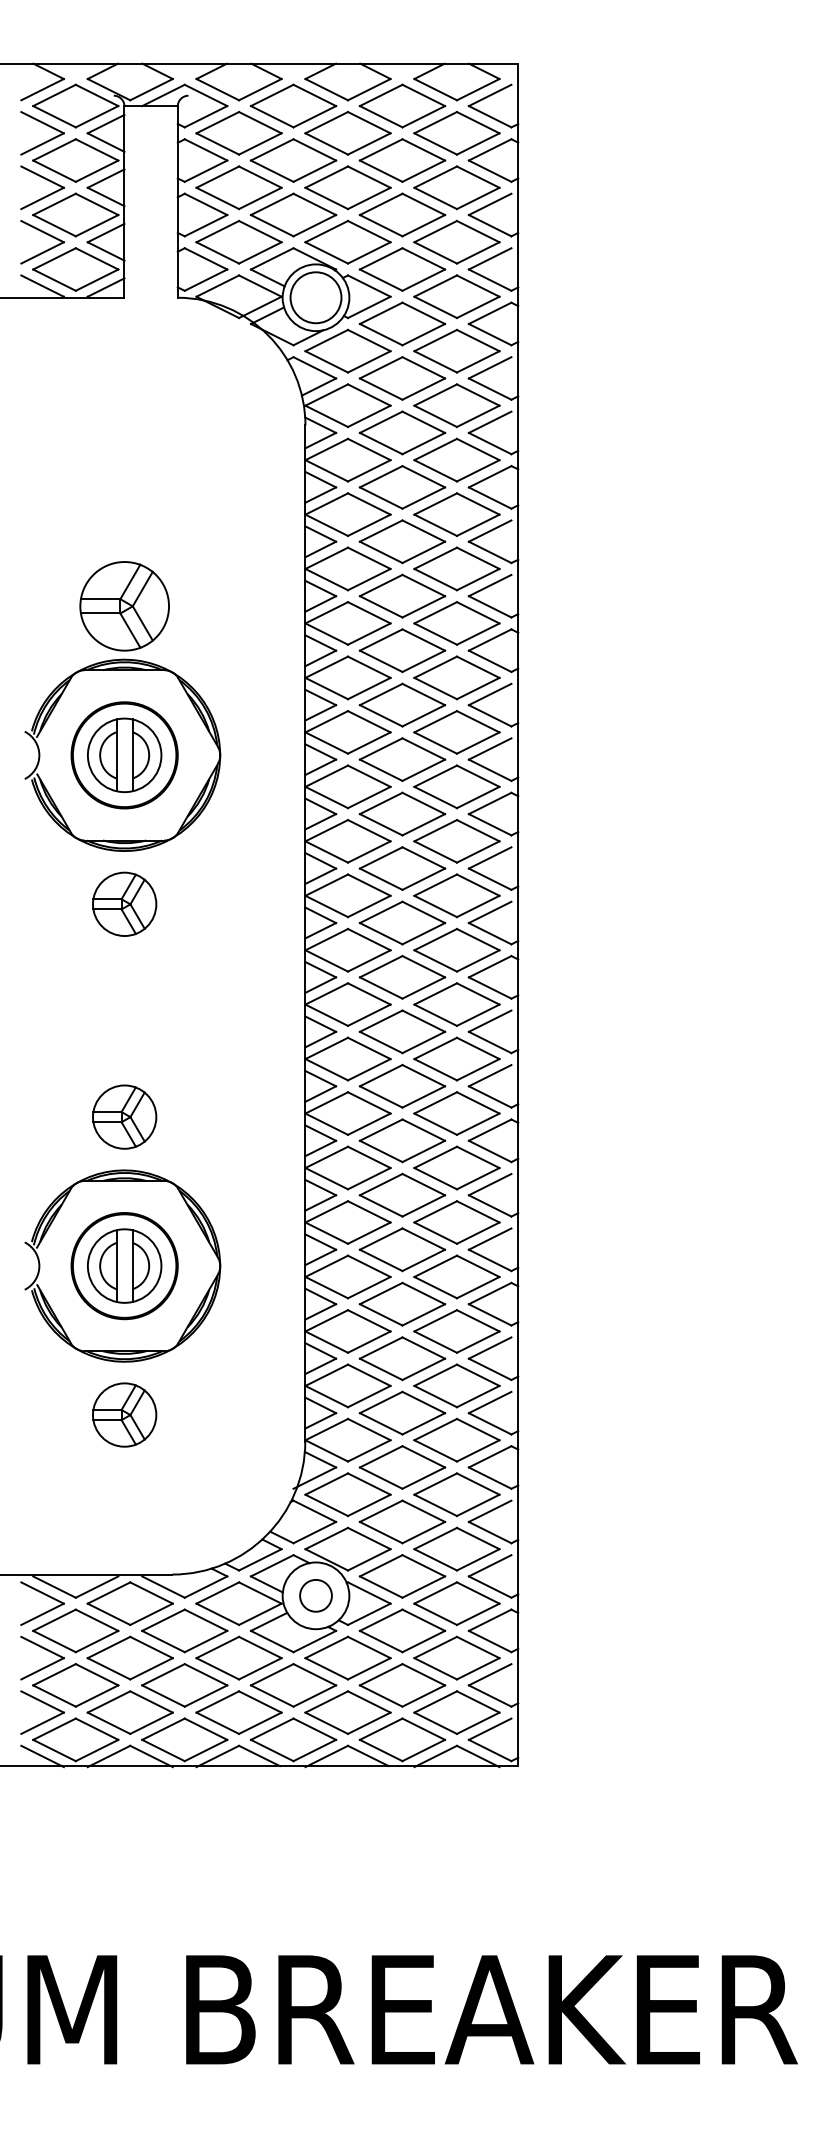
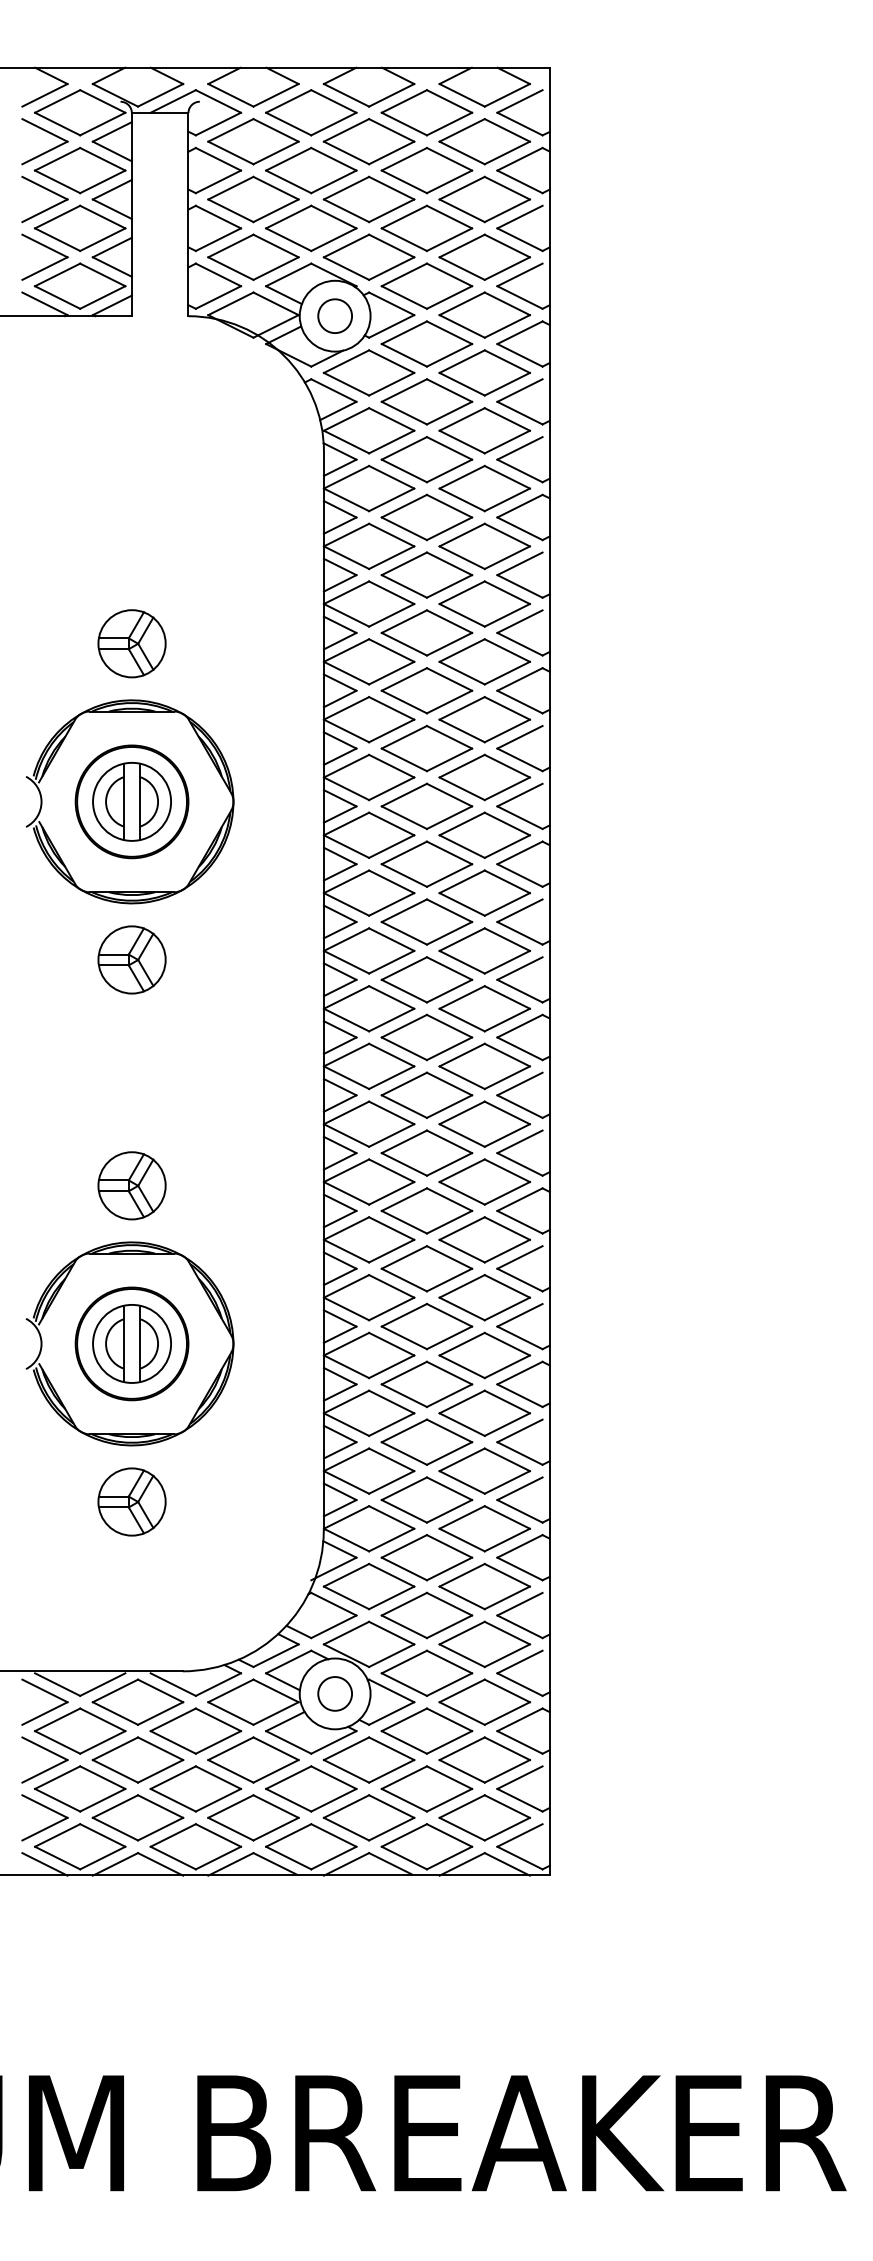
circle: (316, 298) -> (335, 316), size x0.62
part: (124, 606) -> (131, 643), size x0.71

